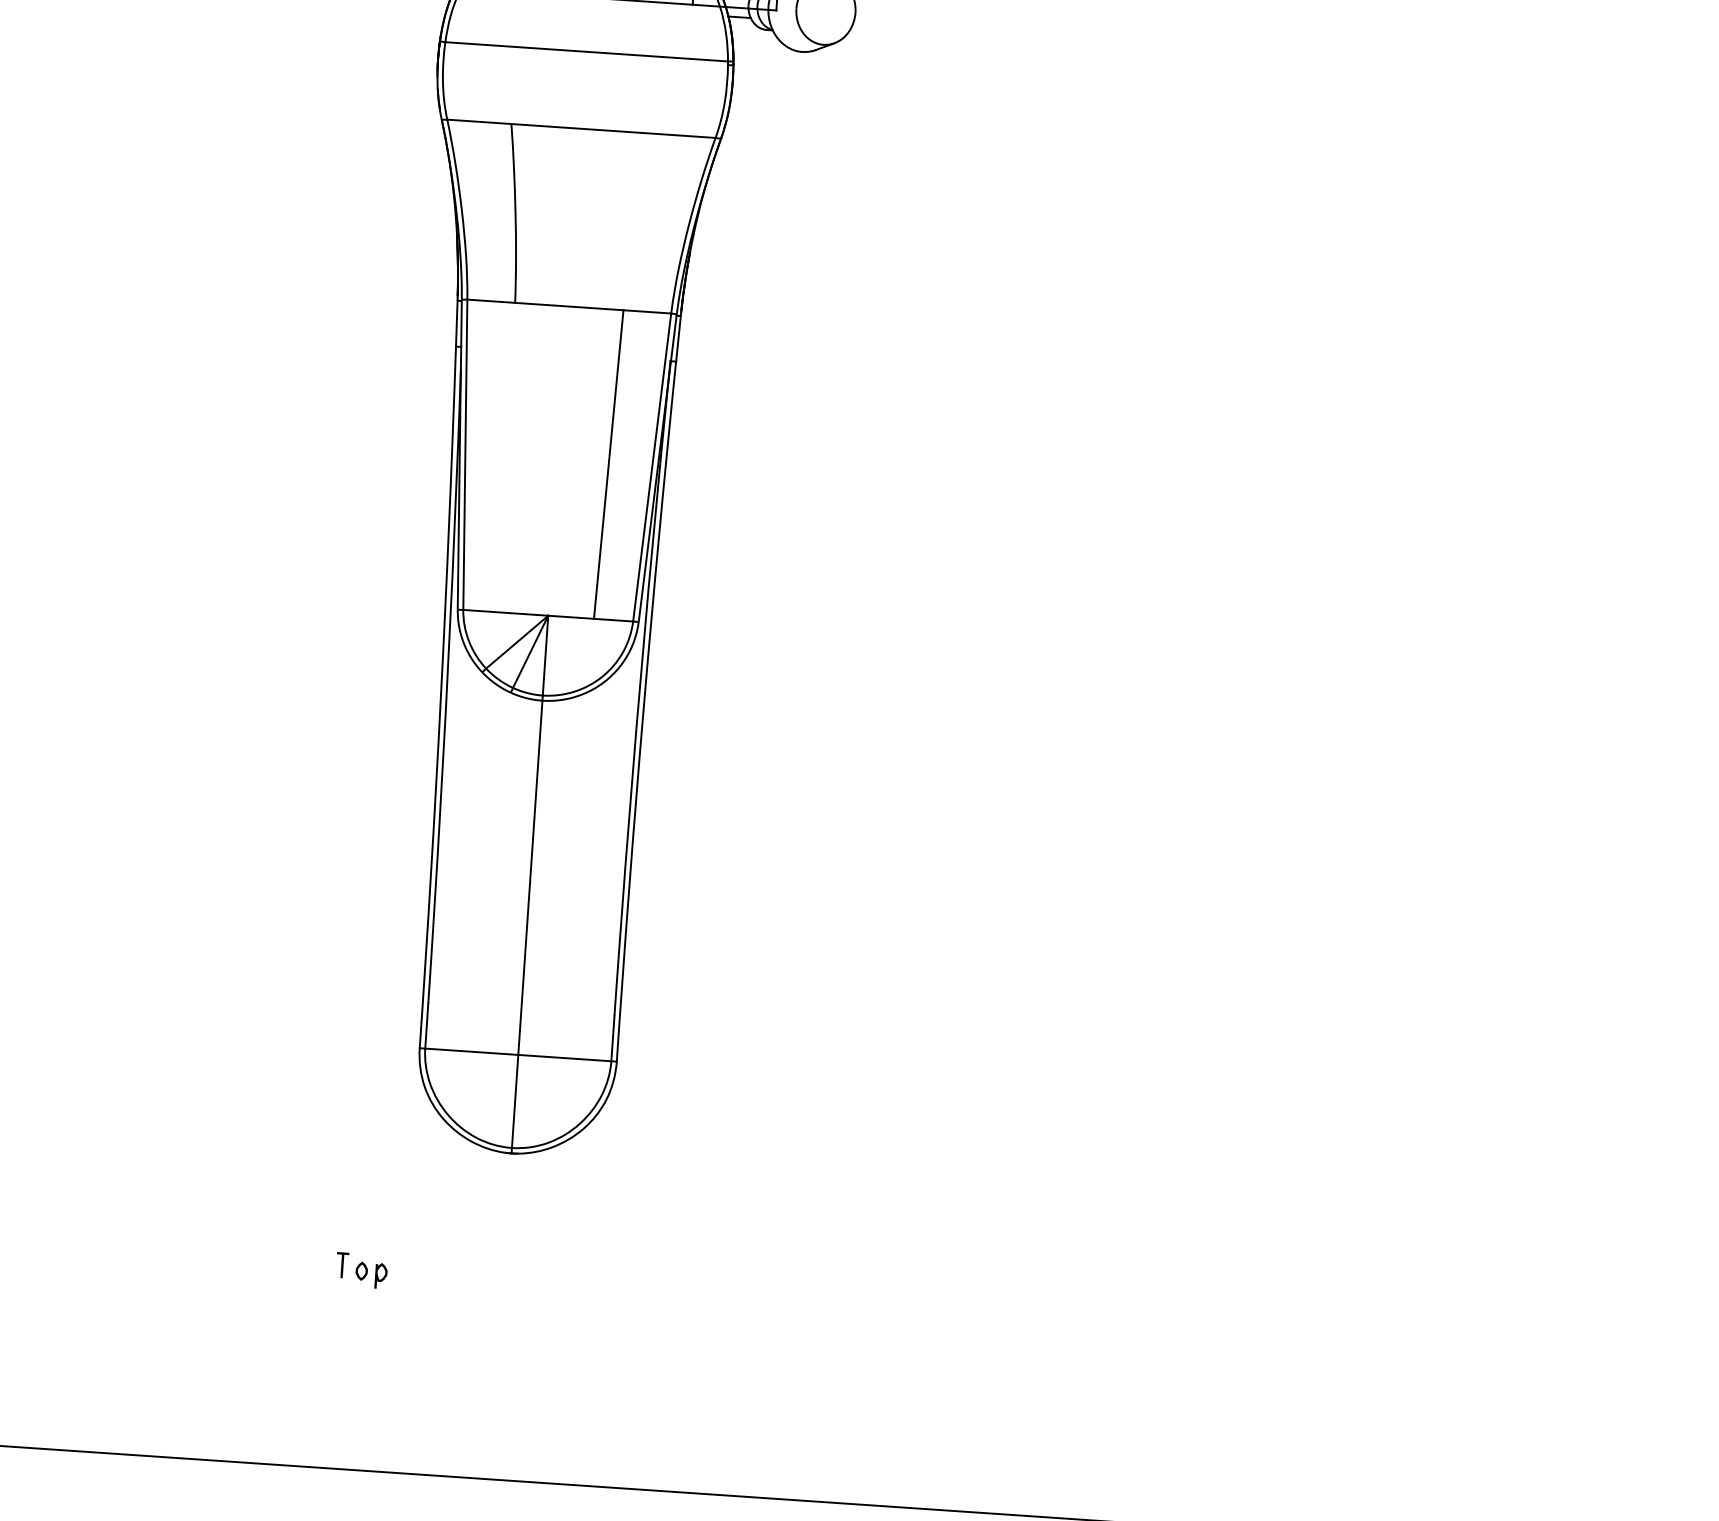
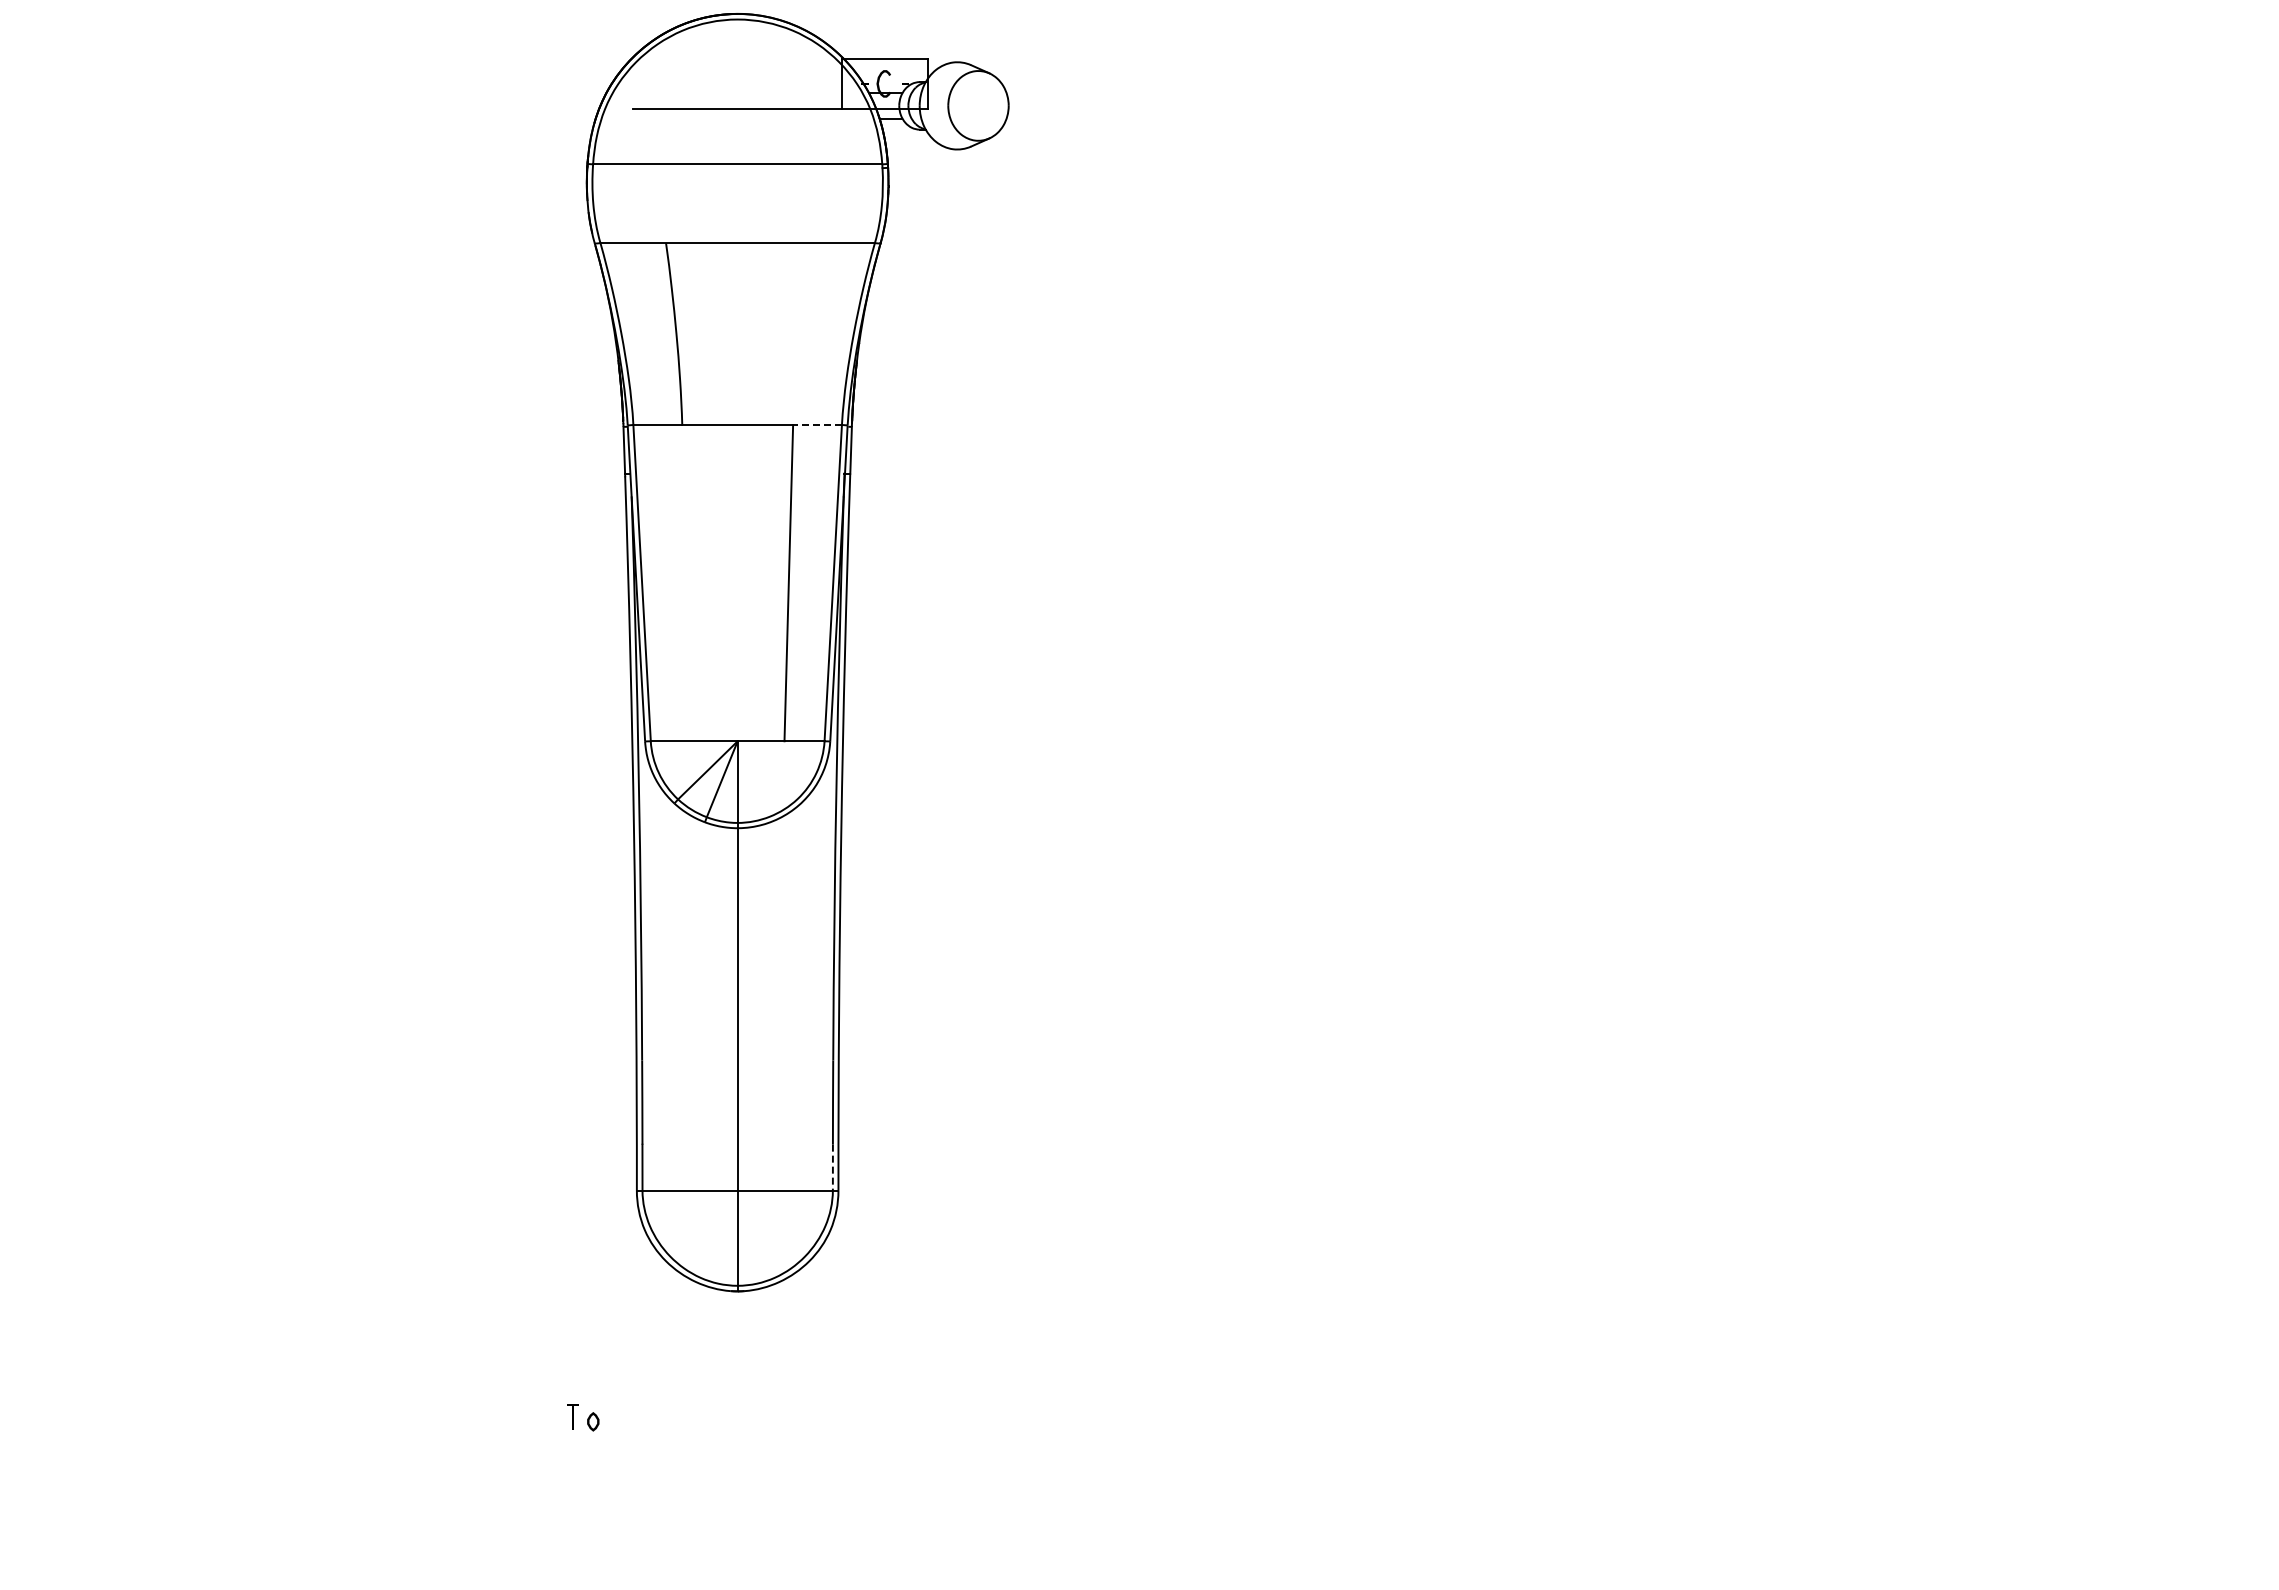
line: (647, 311) -> (817, 424), solid -> dashed
line: (612, 1038) -> (832, 1167), solid -> dashed
part: (381, 1276) -> (613, 1425), removed

